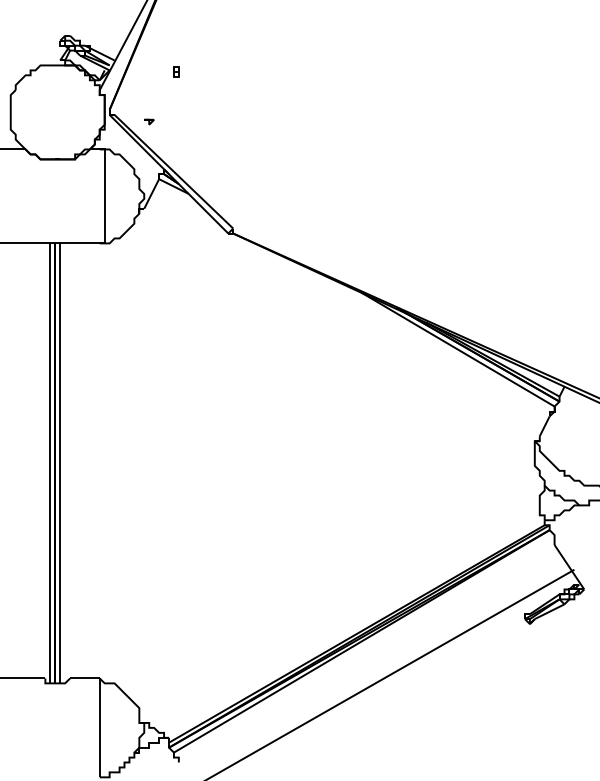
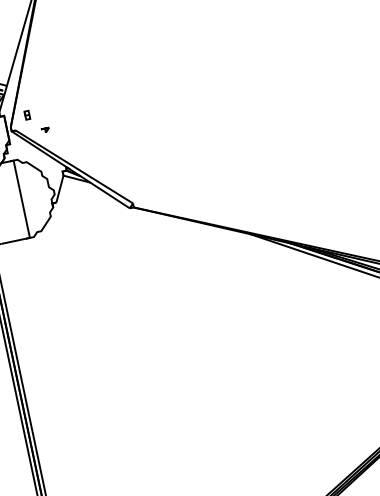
part: (176, 71) -> (26, 114), moved

